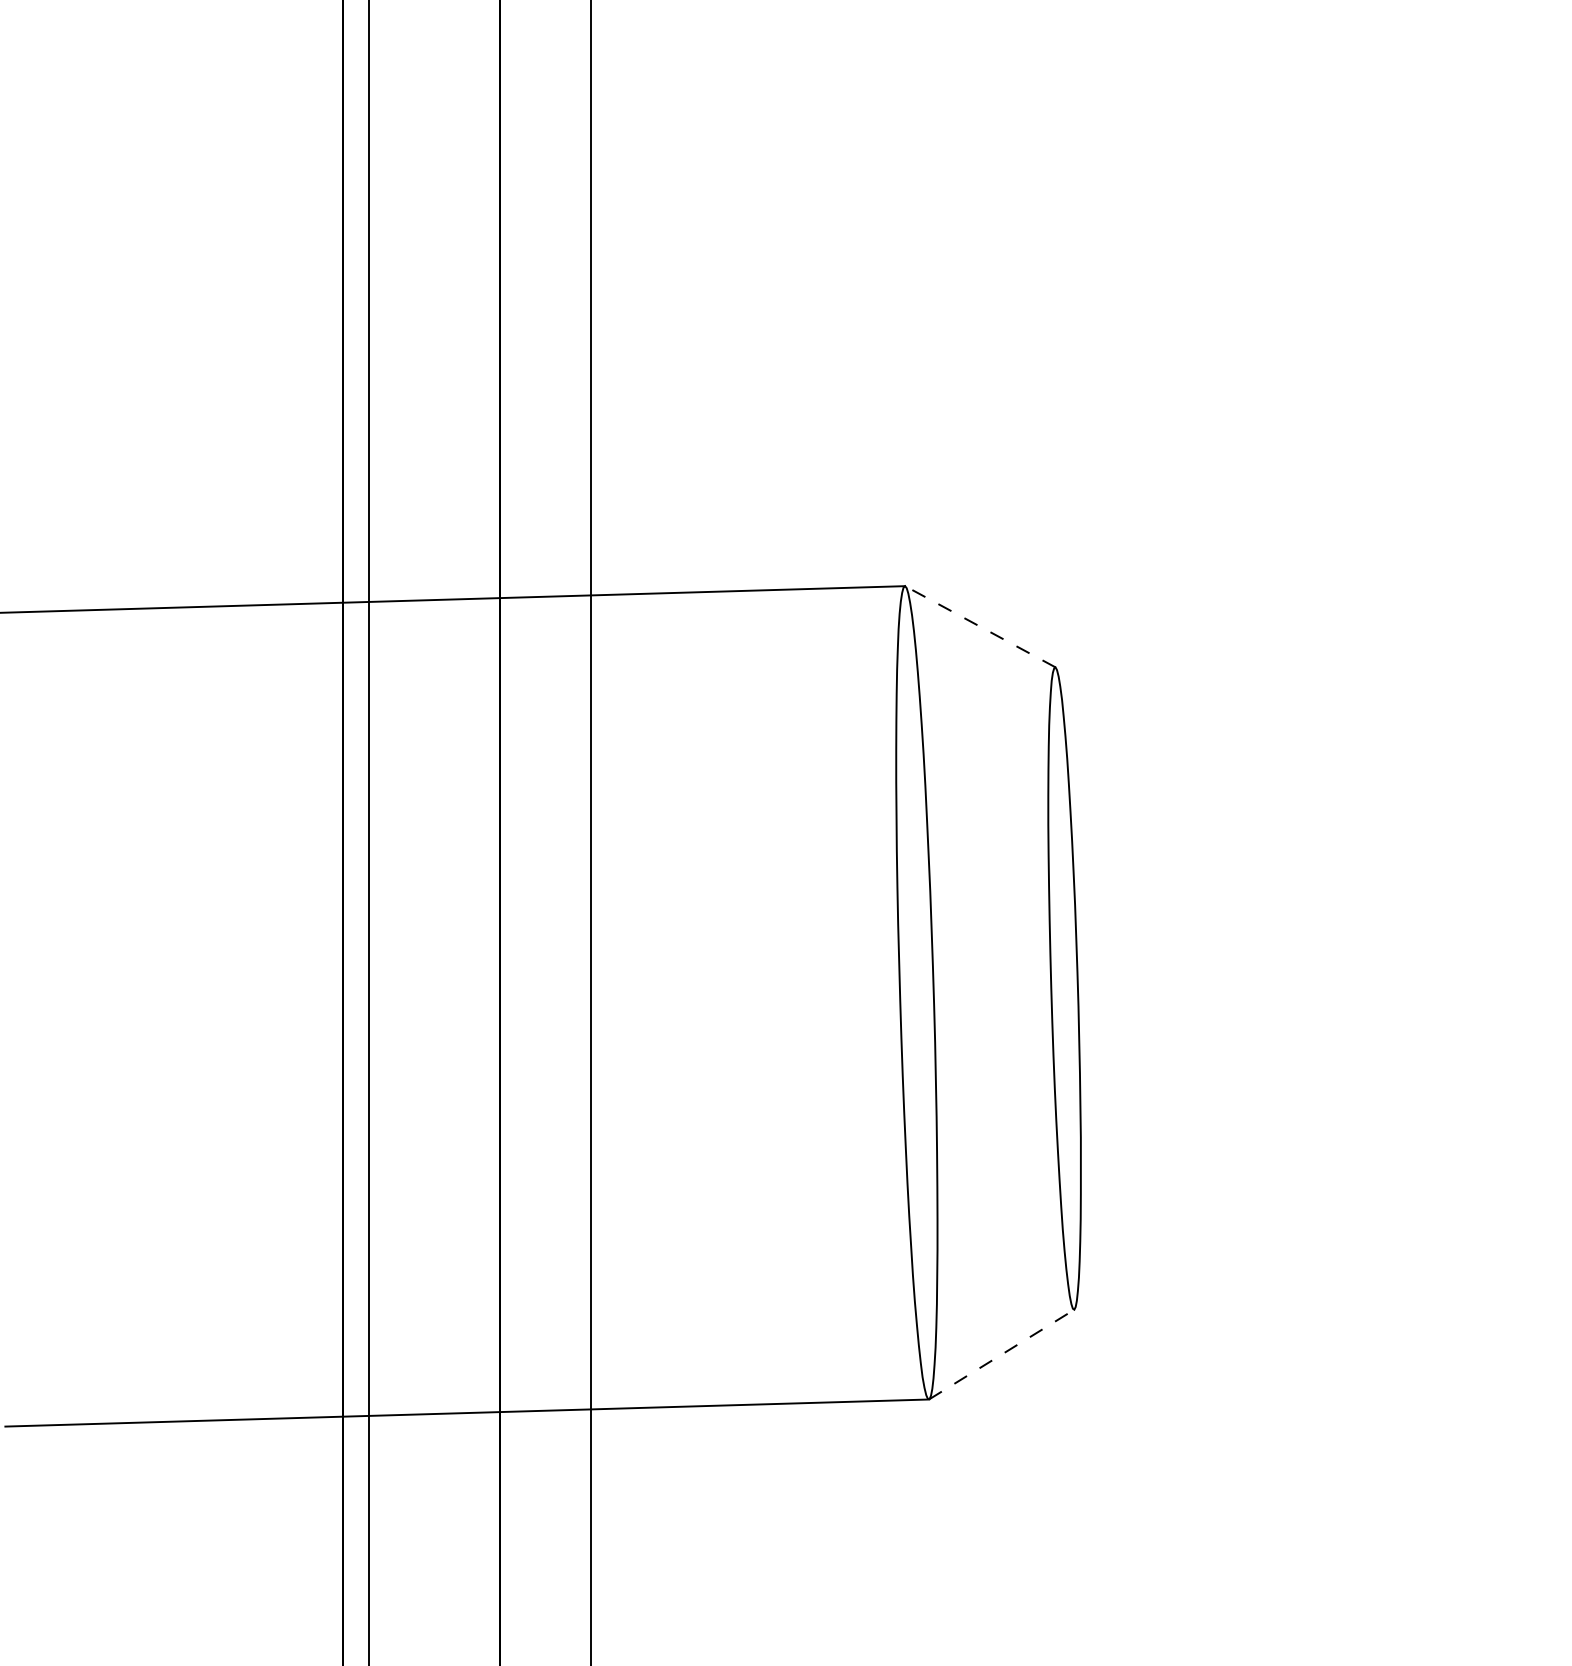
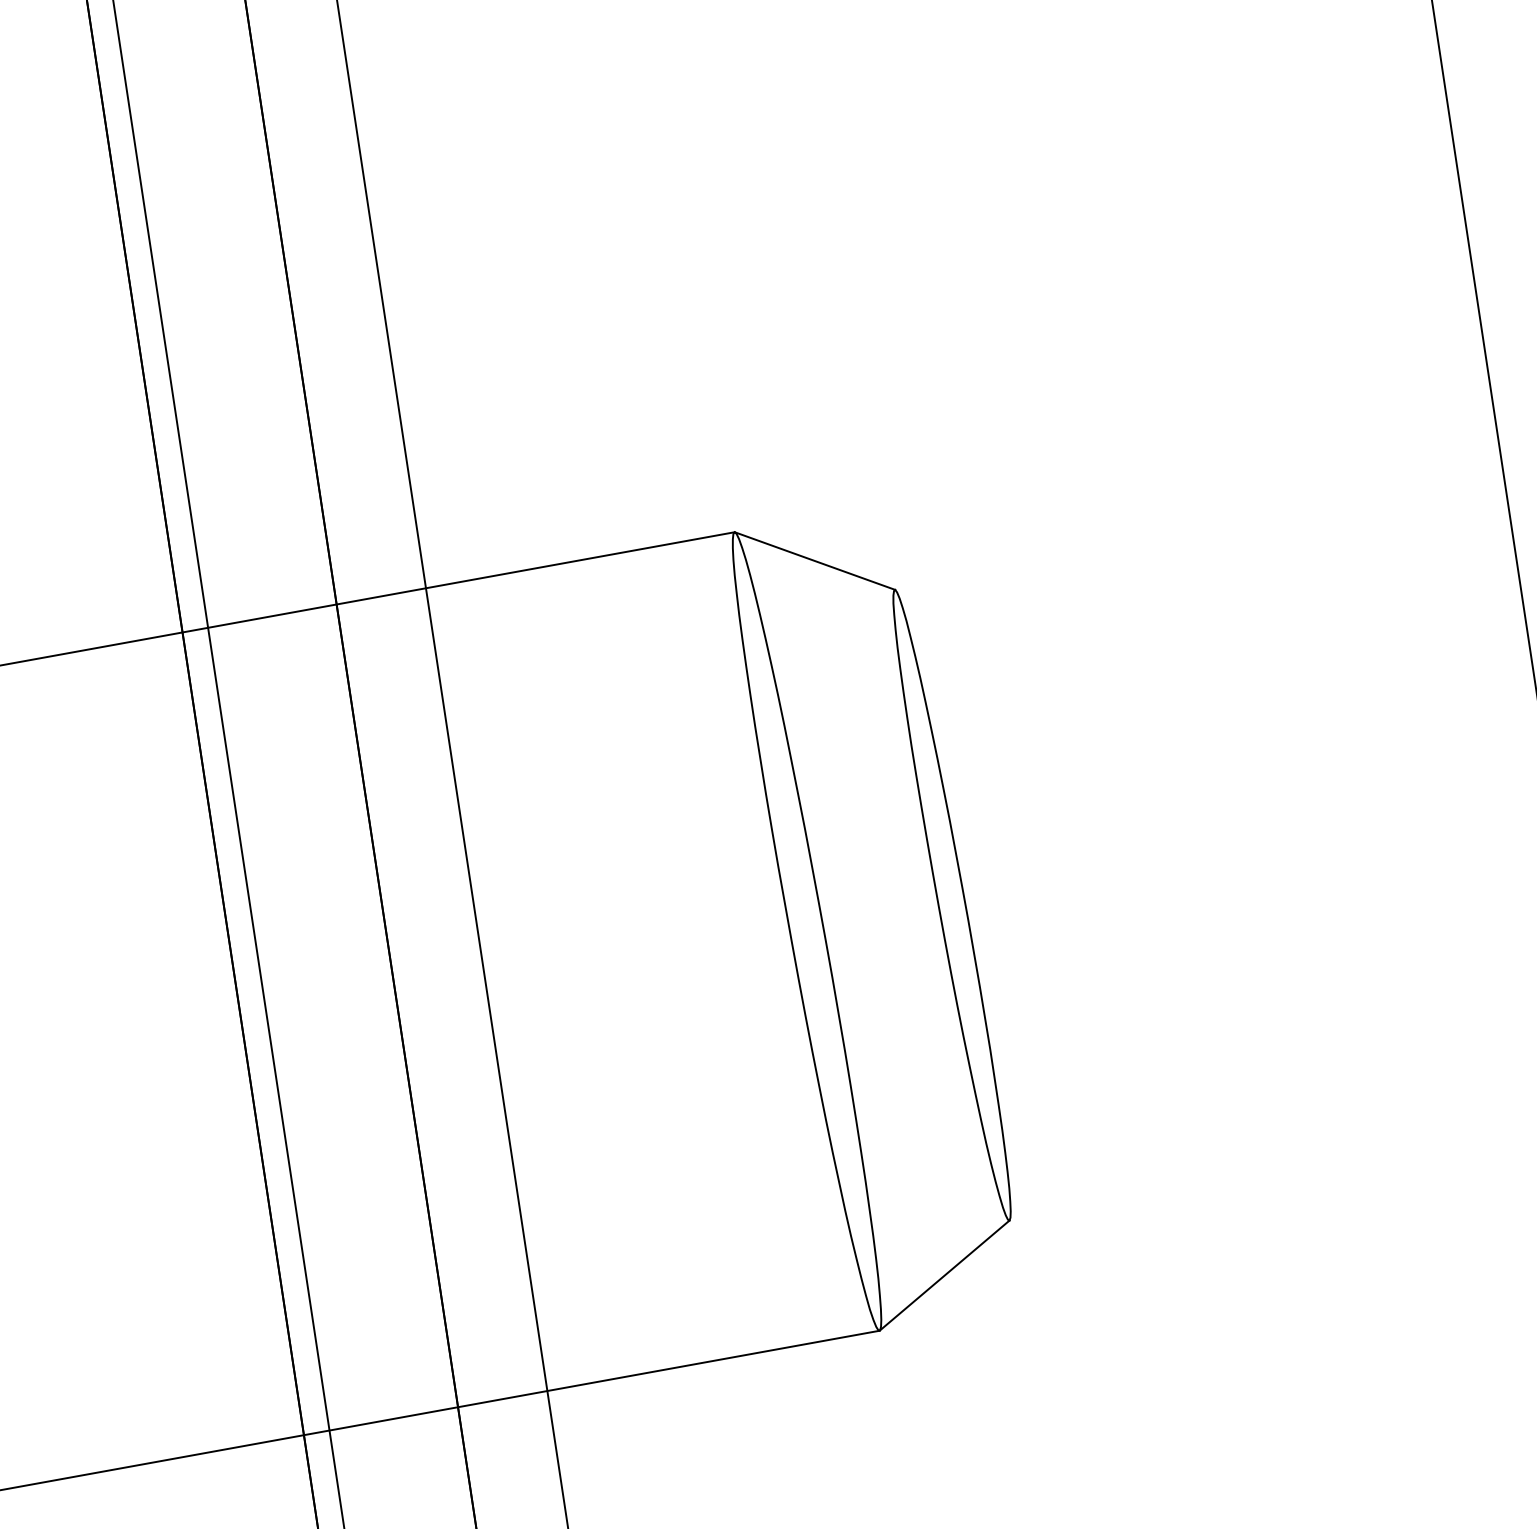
line: (980, 626) -> (815, 560), dashed -> solid
line: (1002, 1354) -> (945, 1275), dashed -> solid

